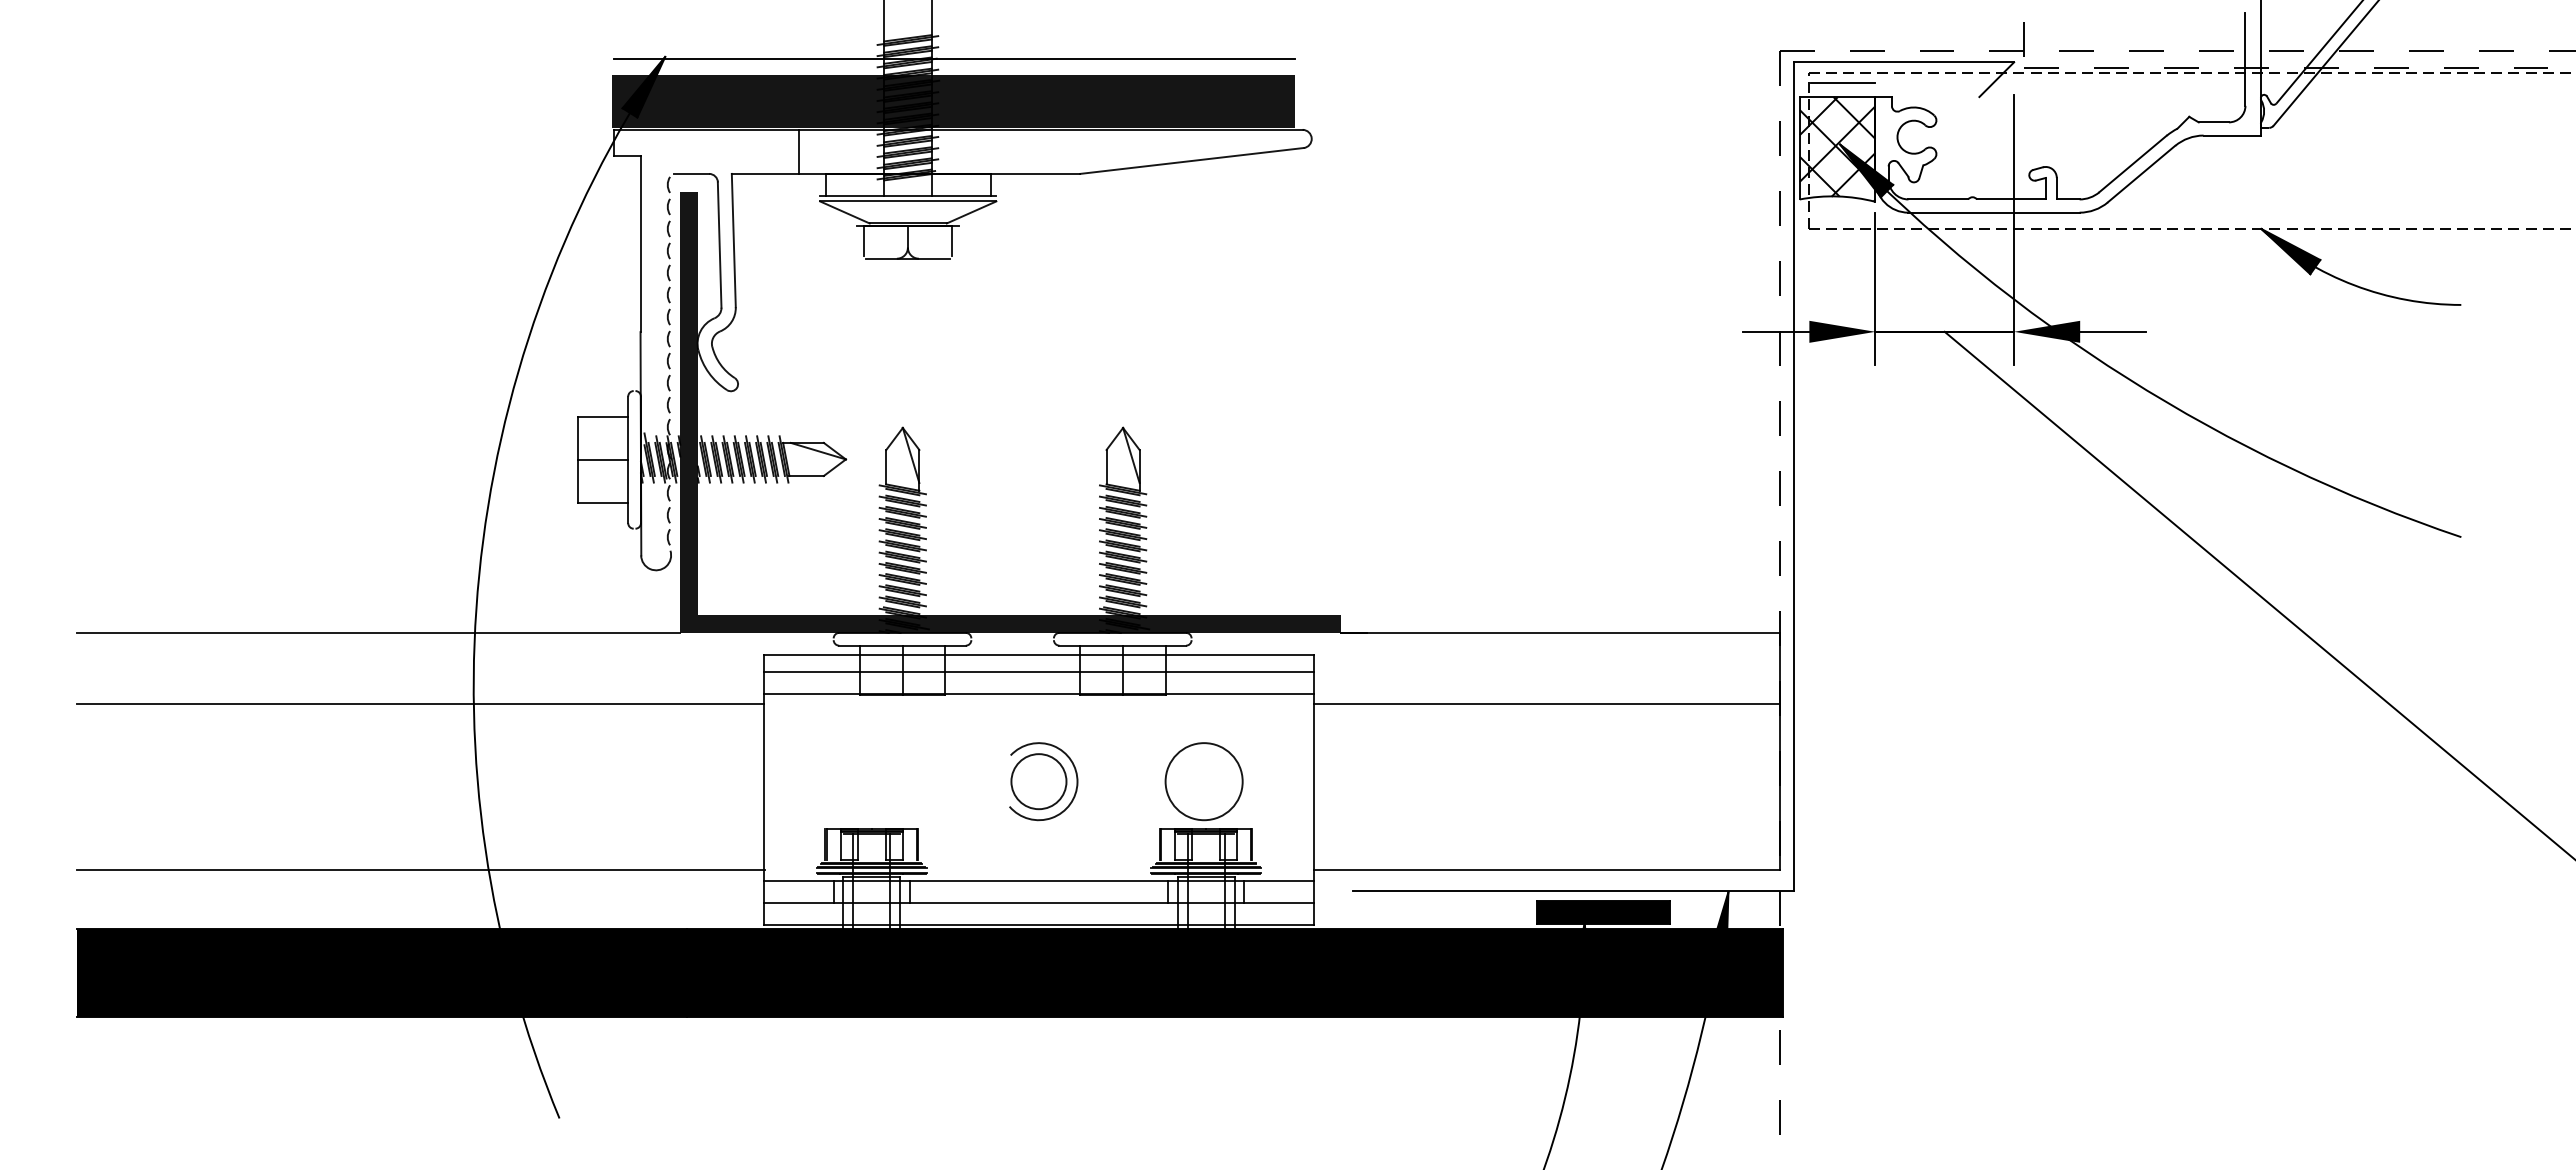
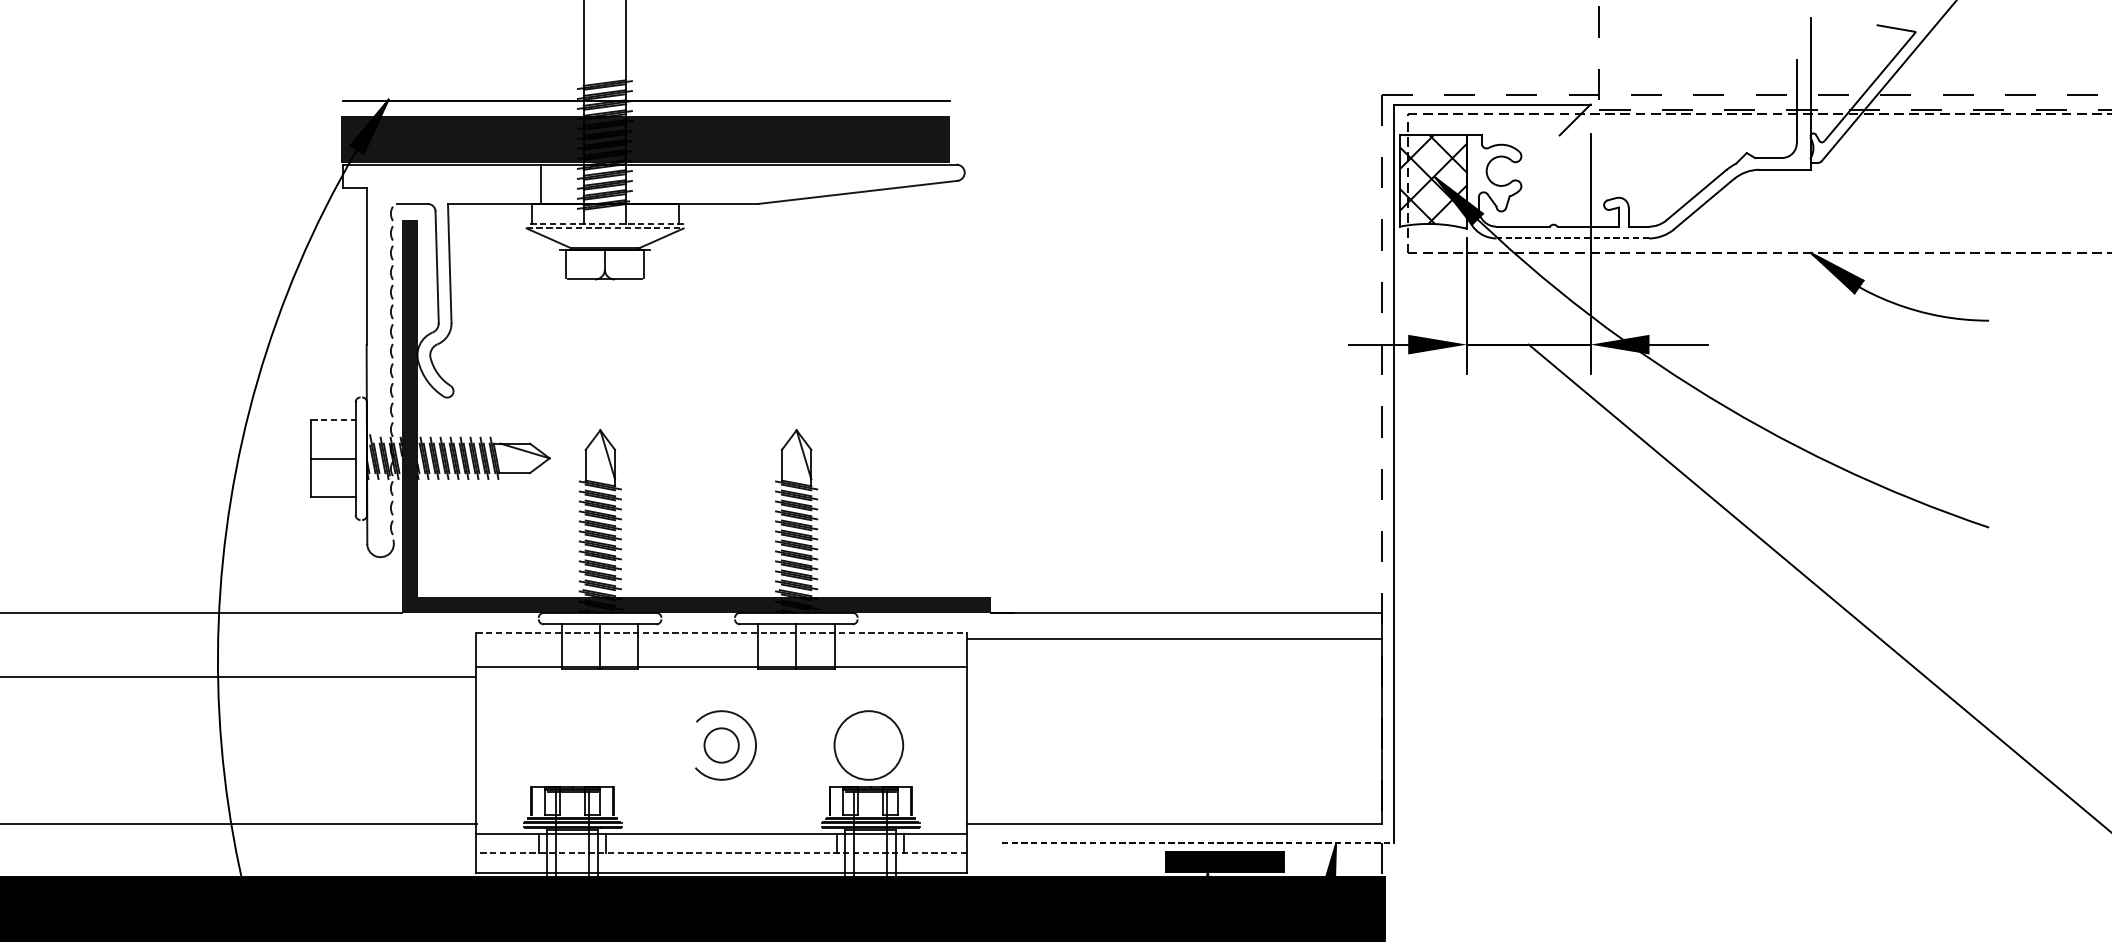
line: (1843, 82) -> (1438, 122), removed
line: (799, 151) -> (541, 183), moved
line: (907, 195) -> (604, 223), solid -> dashed
line: (908, 201) -> (605, 228), solid -> dashed
line: (1994, 212) -> (1573, 238), solid -> dashed
line: (603, 416) -> (333, 420), solid -> dashed
line: (1039, 655) -> (722, 633), solid -> dashed
line: (1038, 671) -> (721, 647), removed
line: (1546, 704) -> (1173, 639), moved
circle: (1038, 781) -> (721, 745), size x0.7
line: (1574, 891) -> (1198, 843), solid -> dashed
line: (1038, 902) -> (721, 853), solid -> dashed

